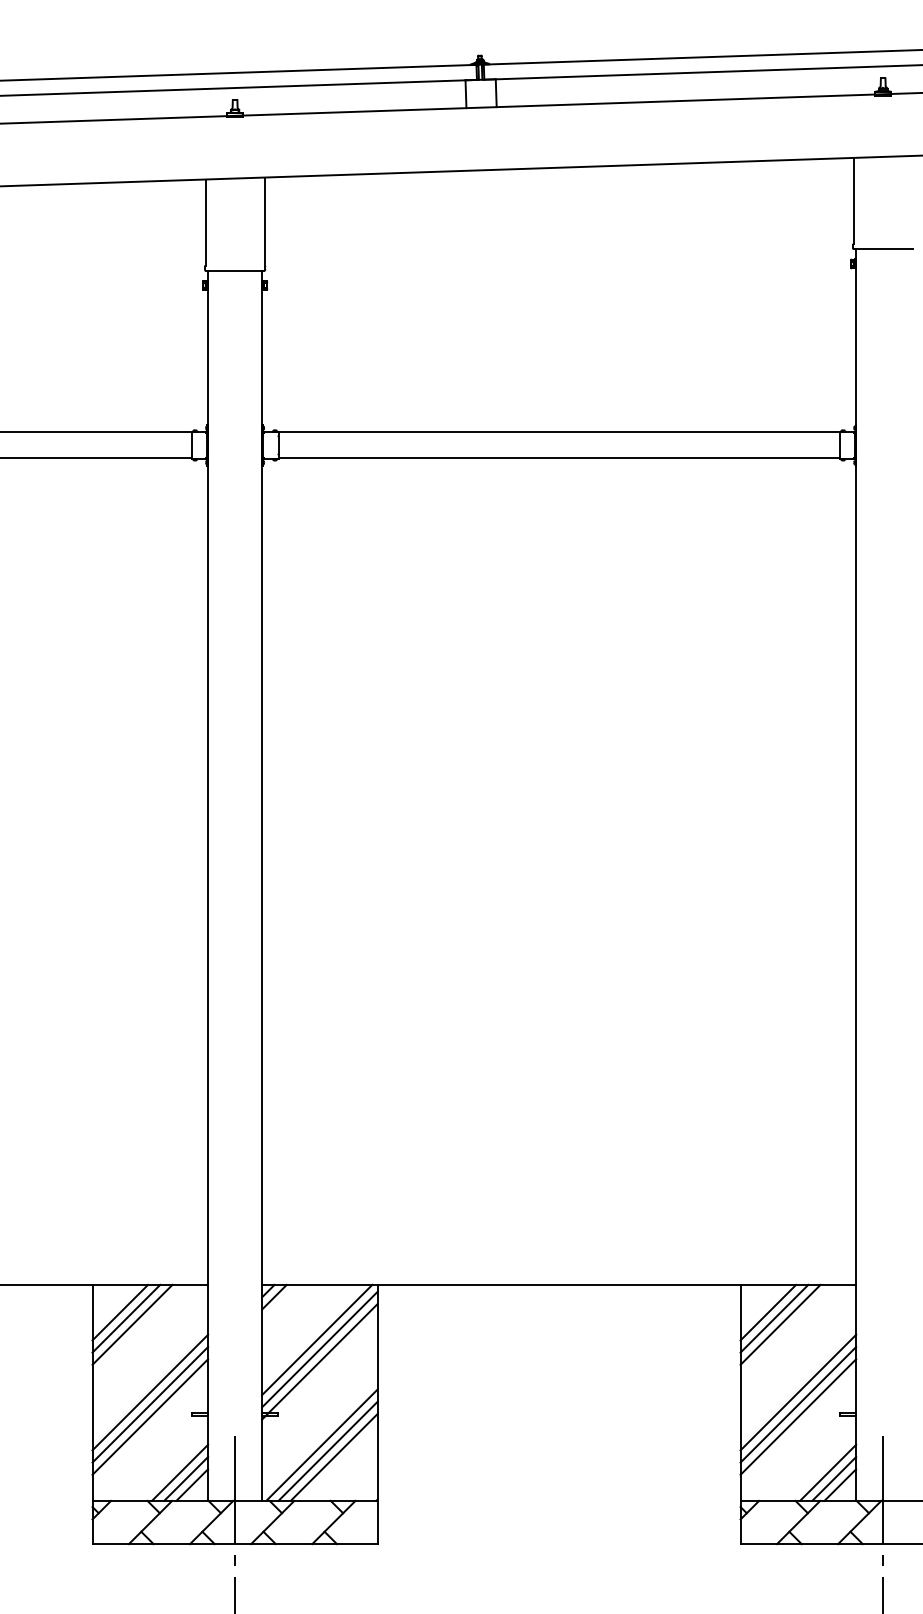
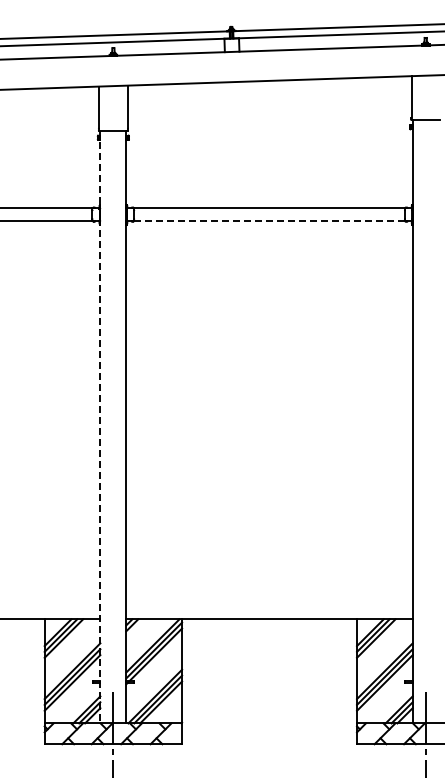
line: (561, 457) -> (270, 220), solid -> dashed
line: (208, 886) -> (100, 427), solid -> dashed

